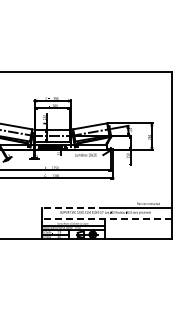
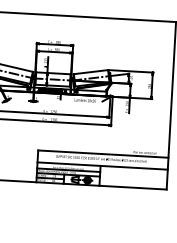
line: (73, 207) -> (69, 152), dashed -> solid
line: (106, 219) -> (102, 166), dashed -> solid

